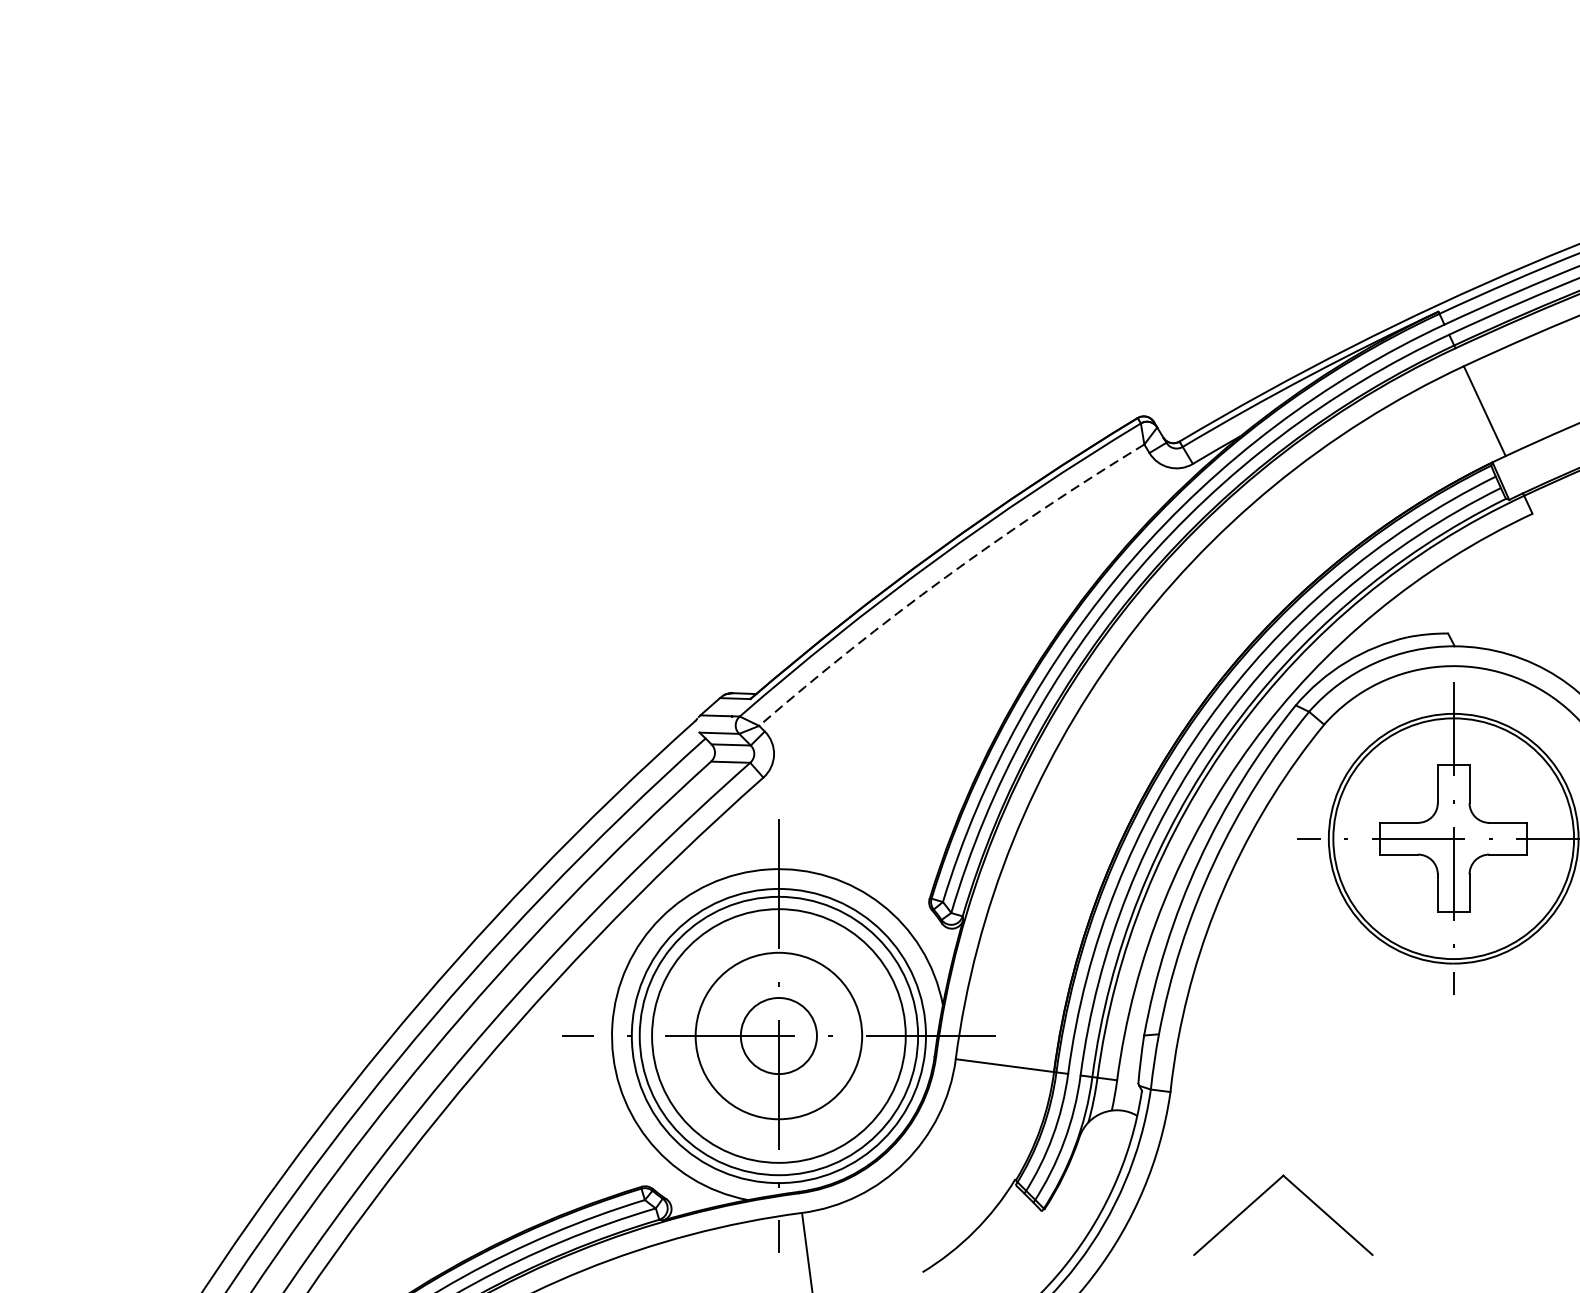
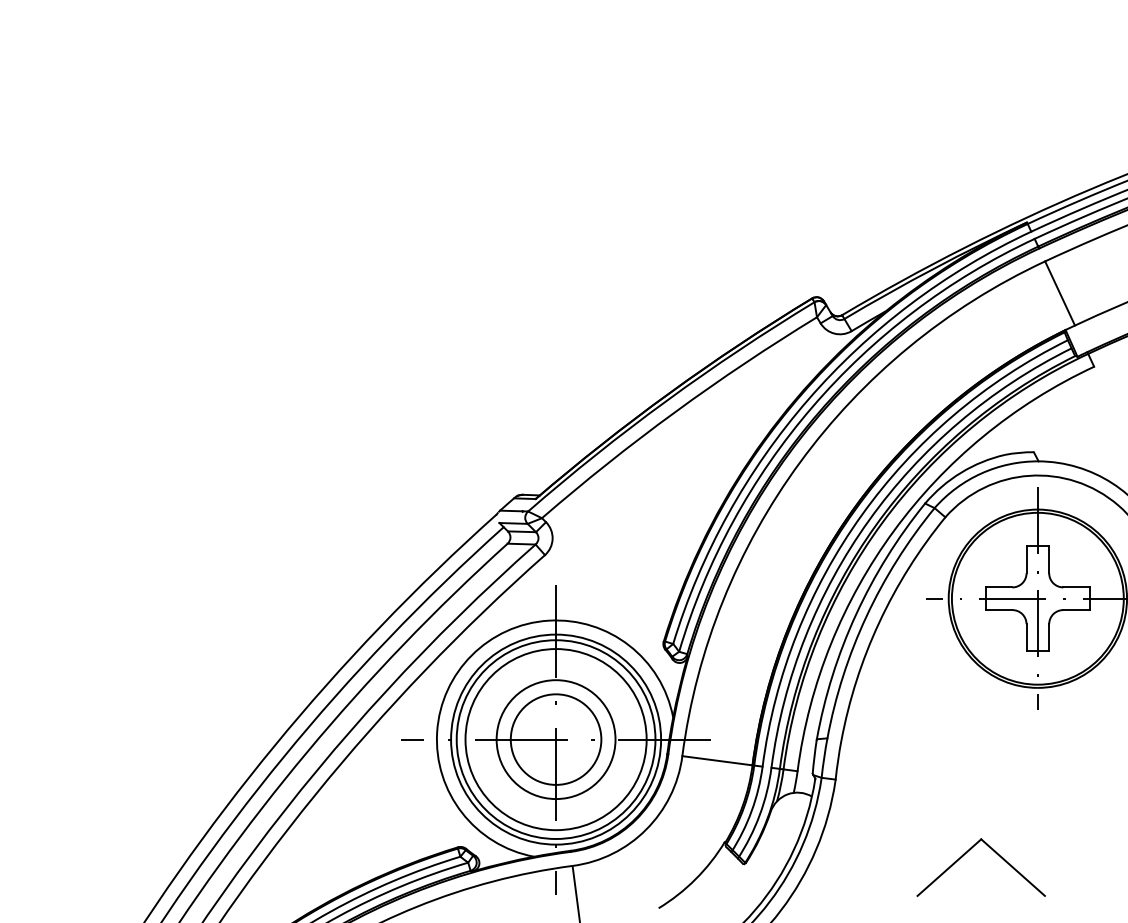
arc: (946, 577) -> (675, 412), dashed -> solid
circle: (778, 1035) -> (555, 739), size x1.67
part: (1266, 1192) -> (969, 851), moved

